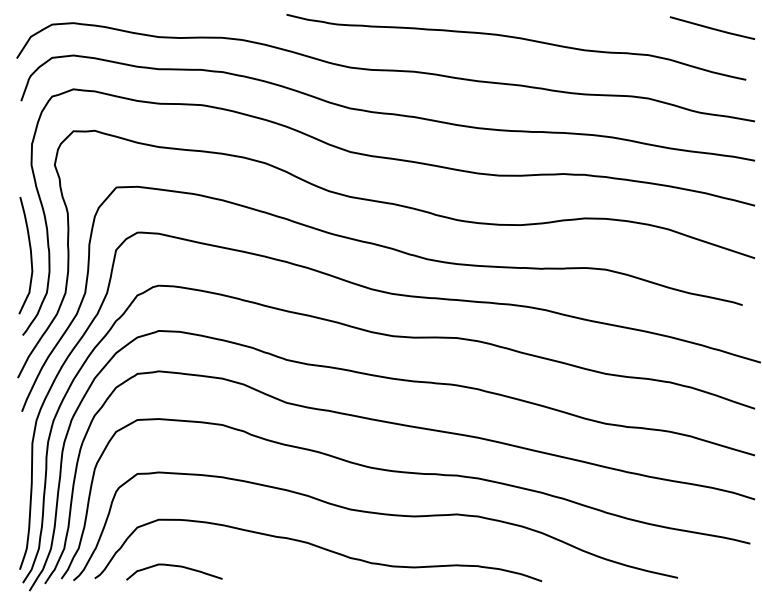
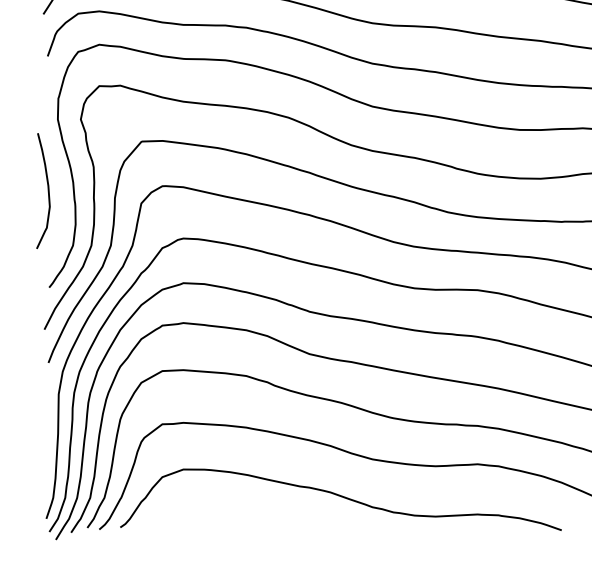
curve: (30, 255) -> (47, 190), moved
curve: (174, 566) -> (198, 515), removed

